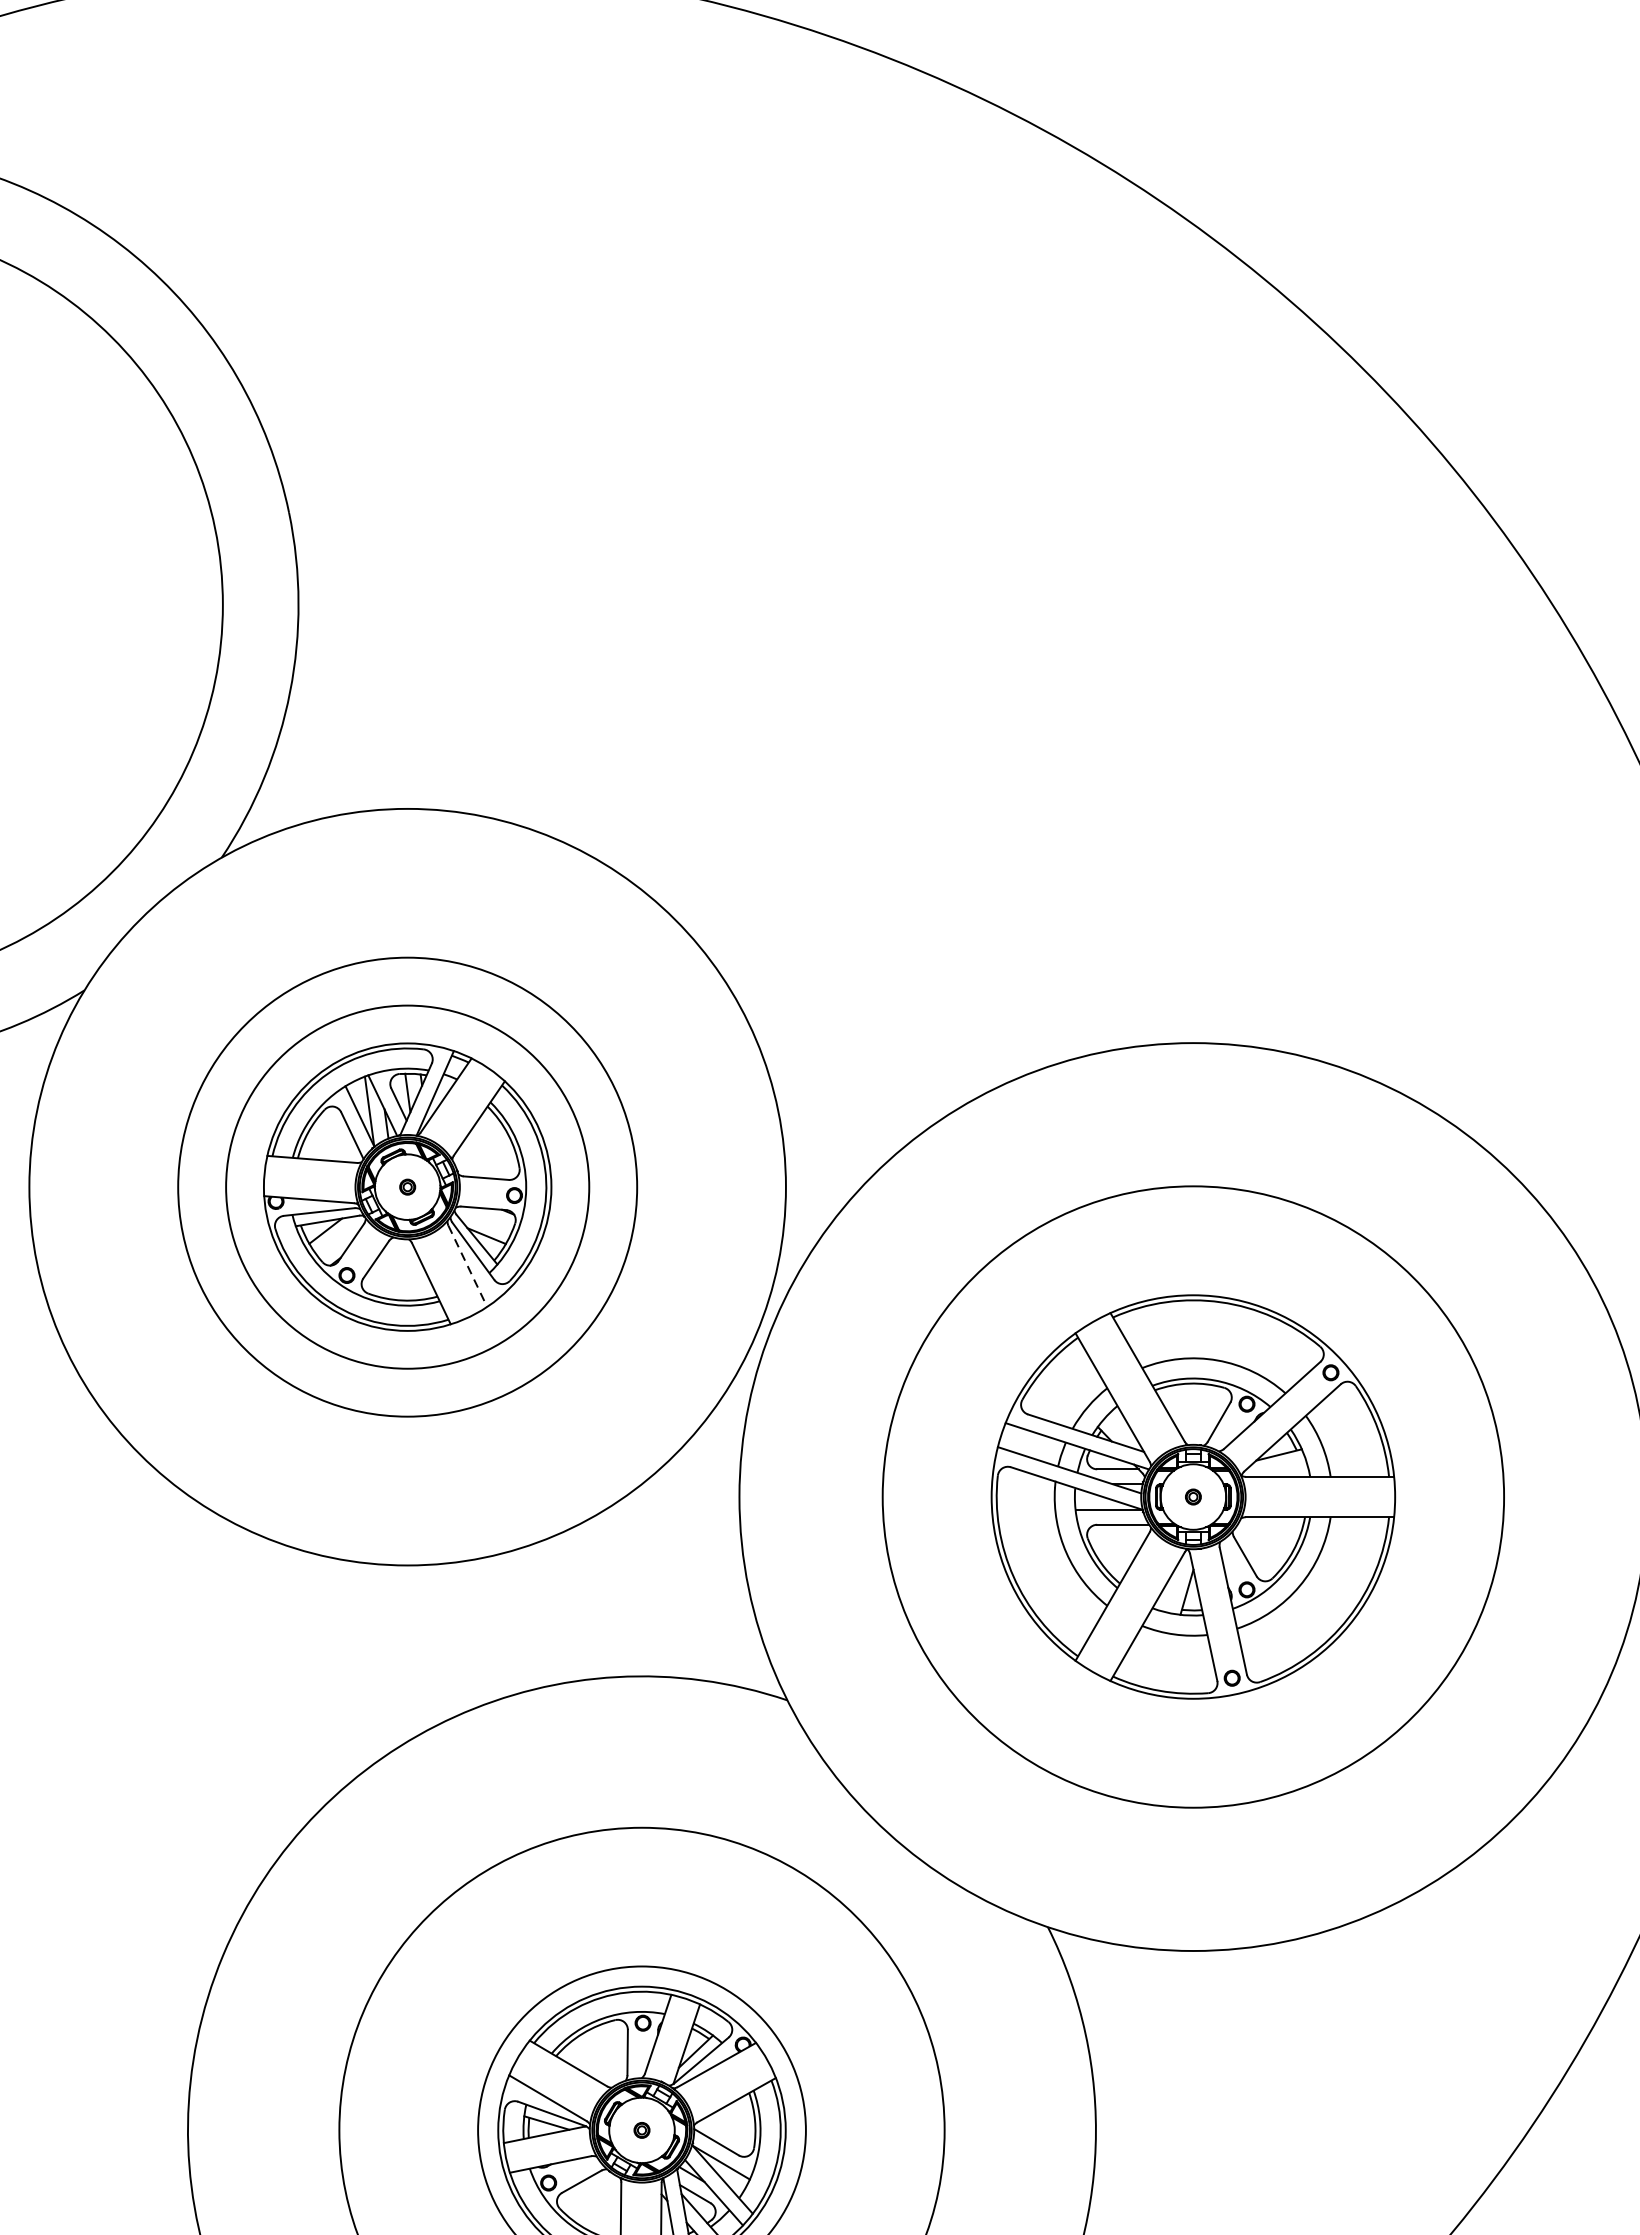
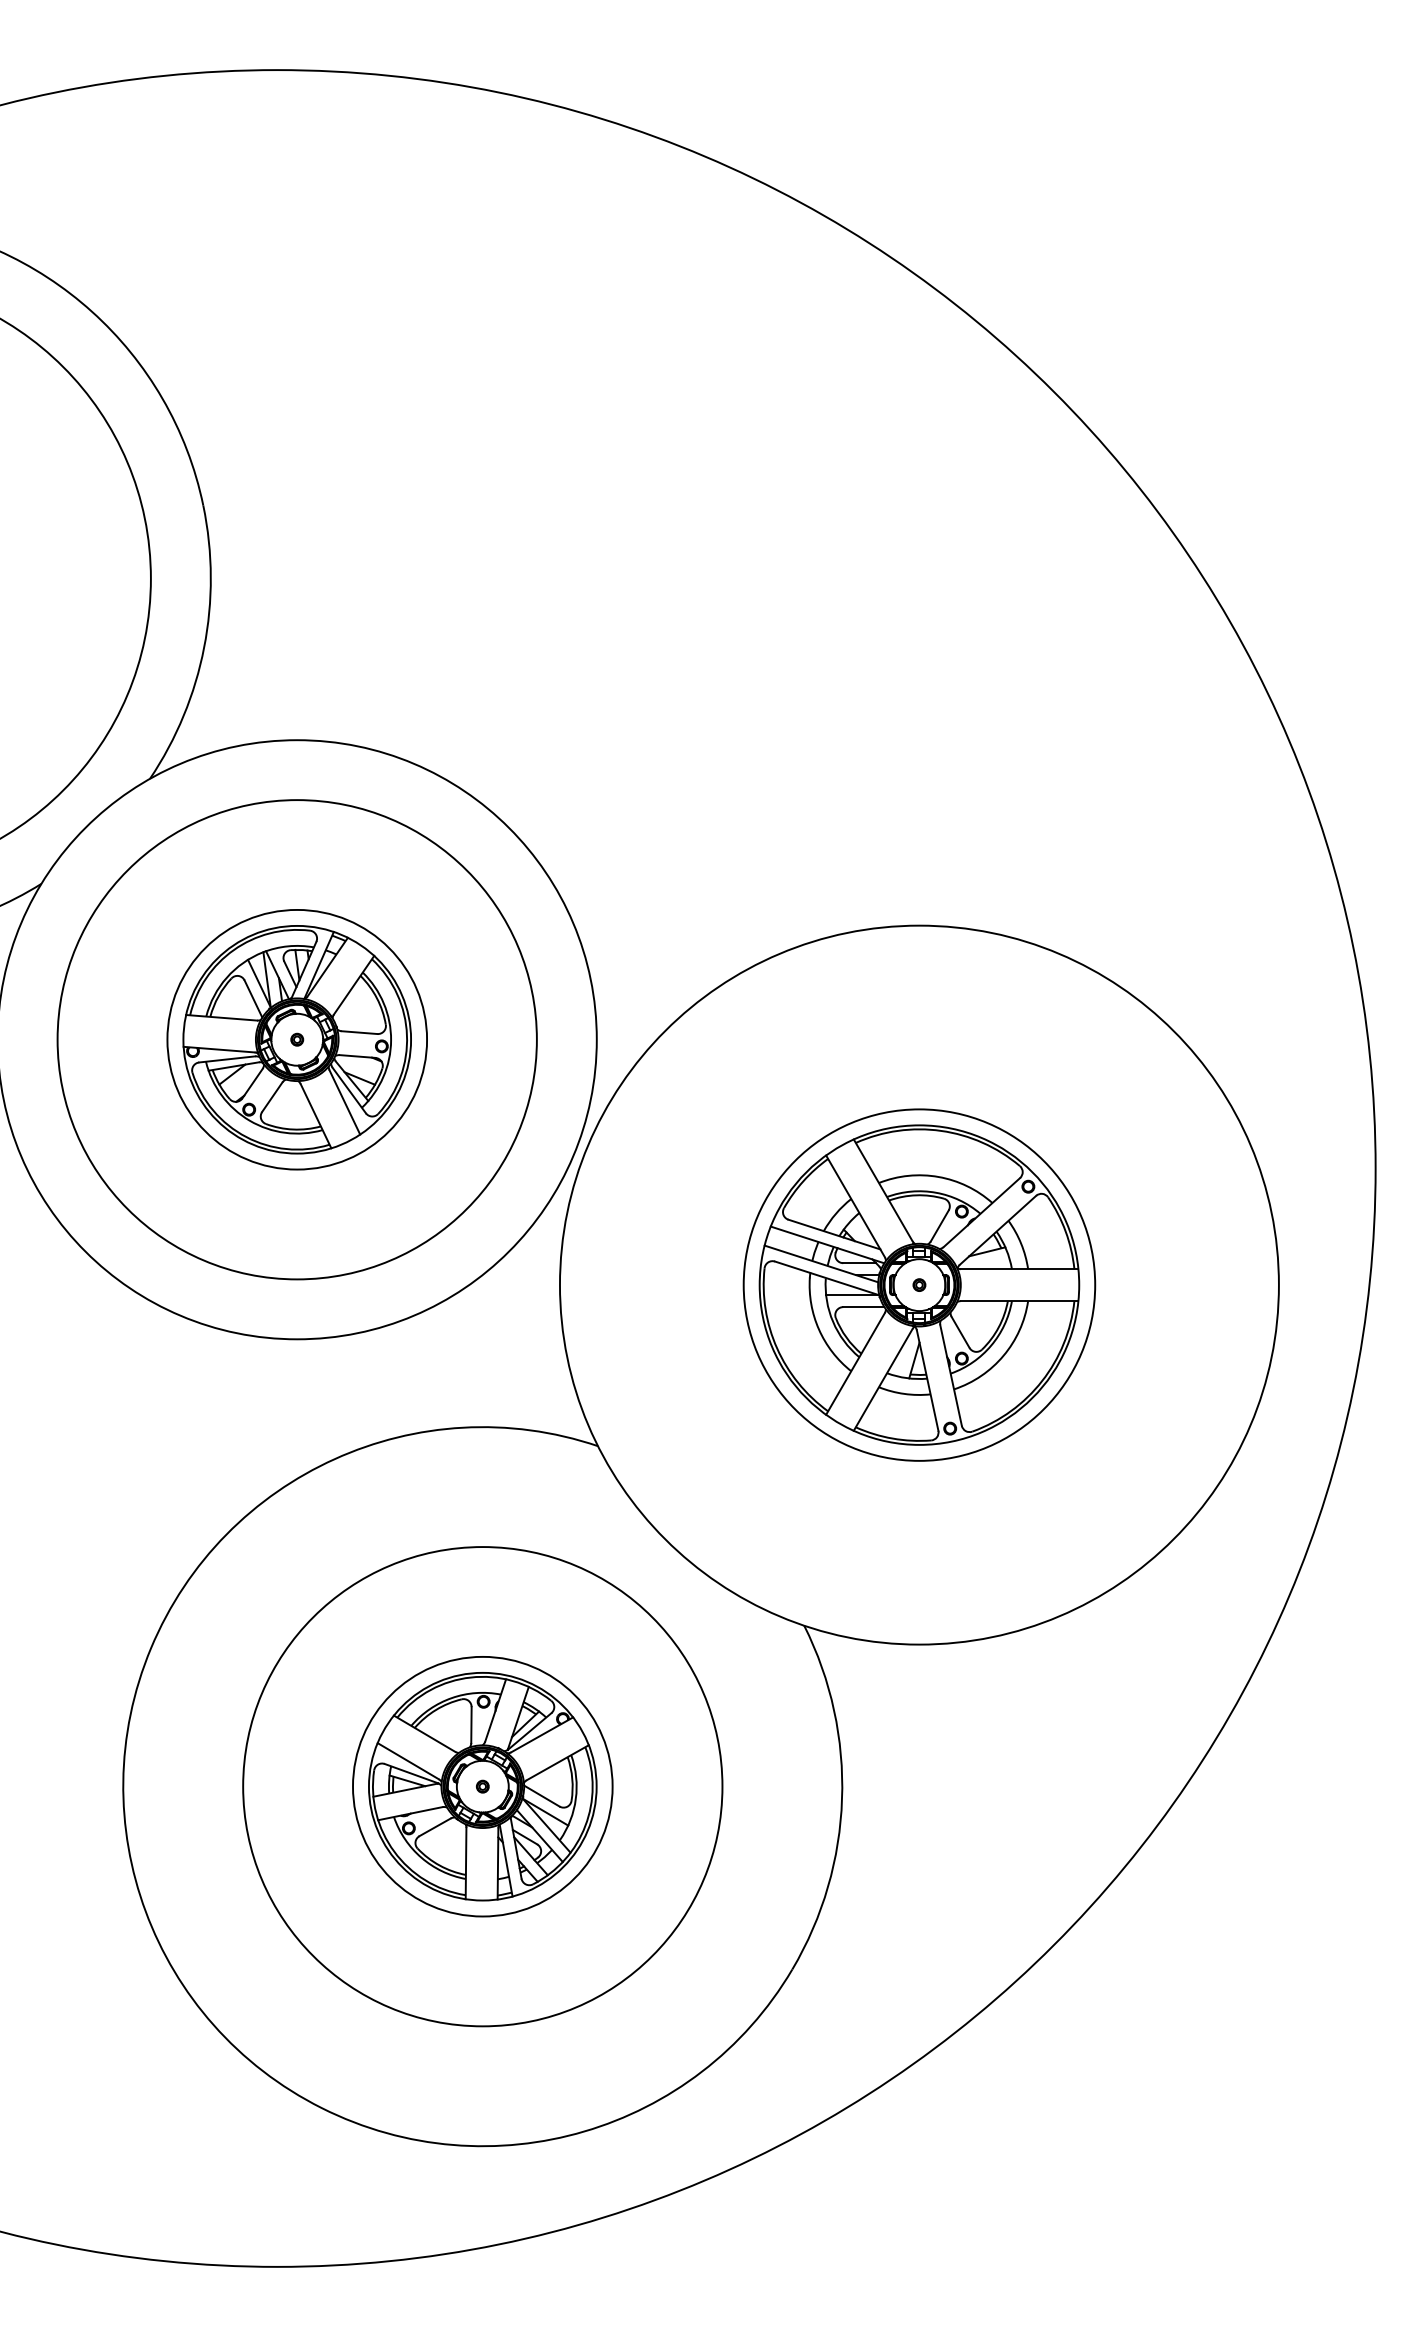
circle: (406, 1186) -> (296, 1039), size x1.67
circle: (407, 1186) -> (297, 1039), size x0.71
line: (467, 1266) -> (344, 1102), dashed -> solid
circle: (1193, 1496) -> (919, 1284), size x0.71

